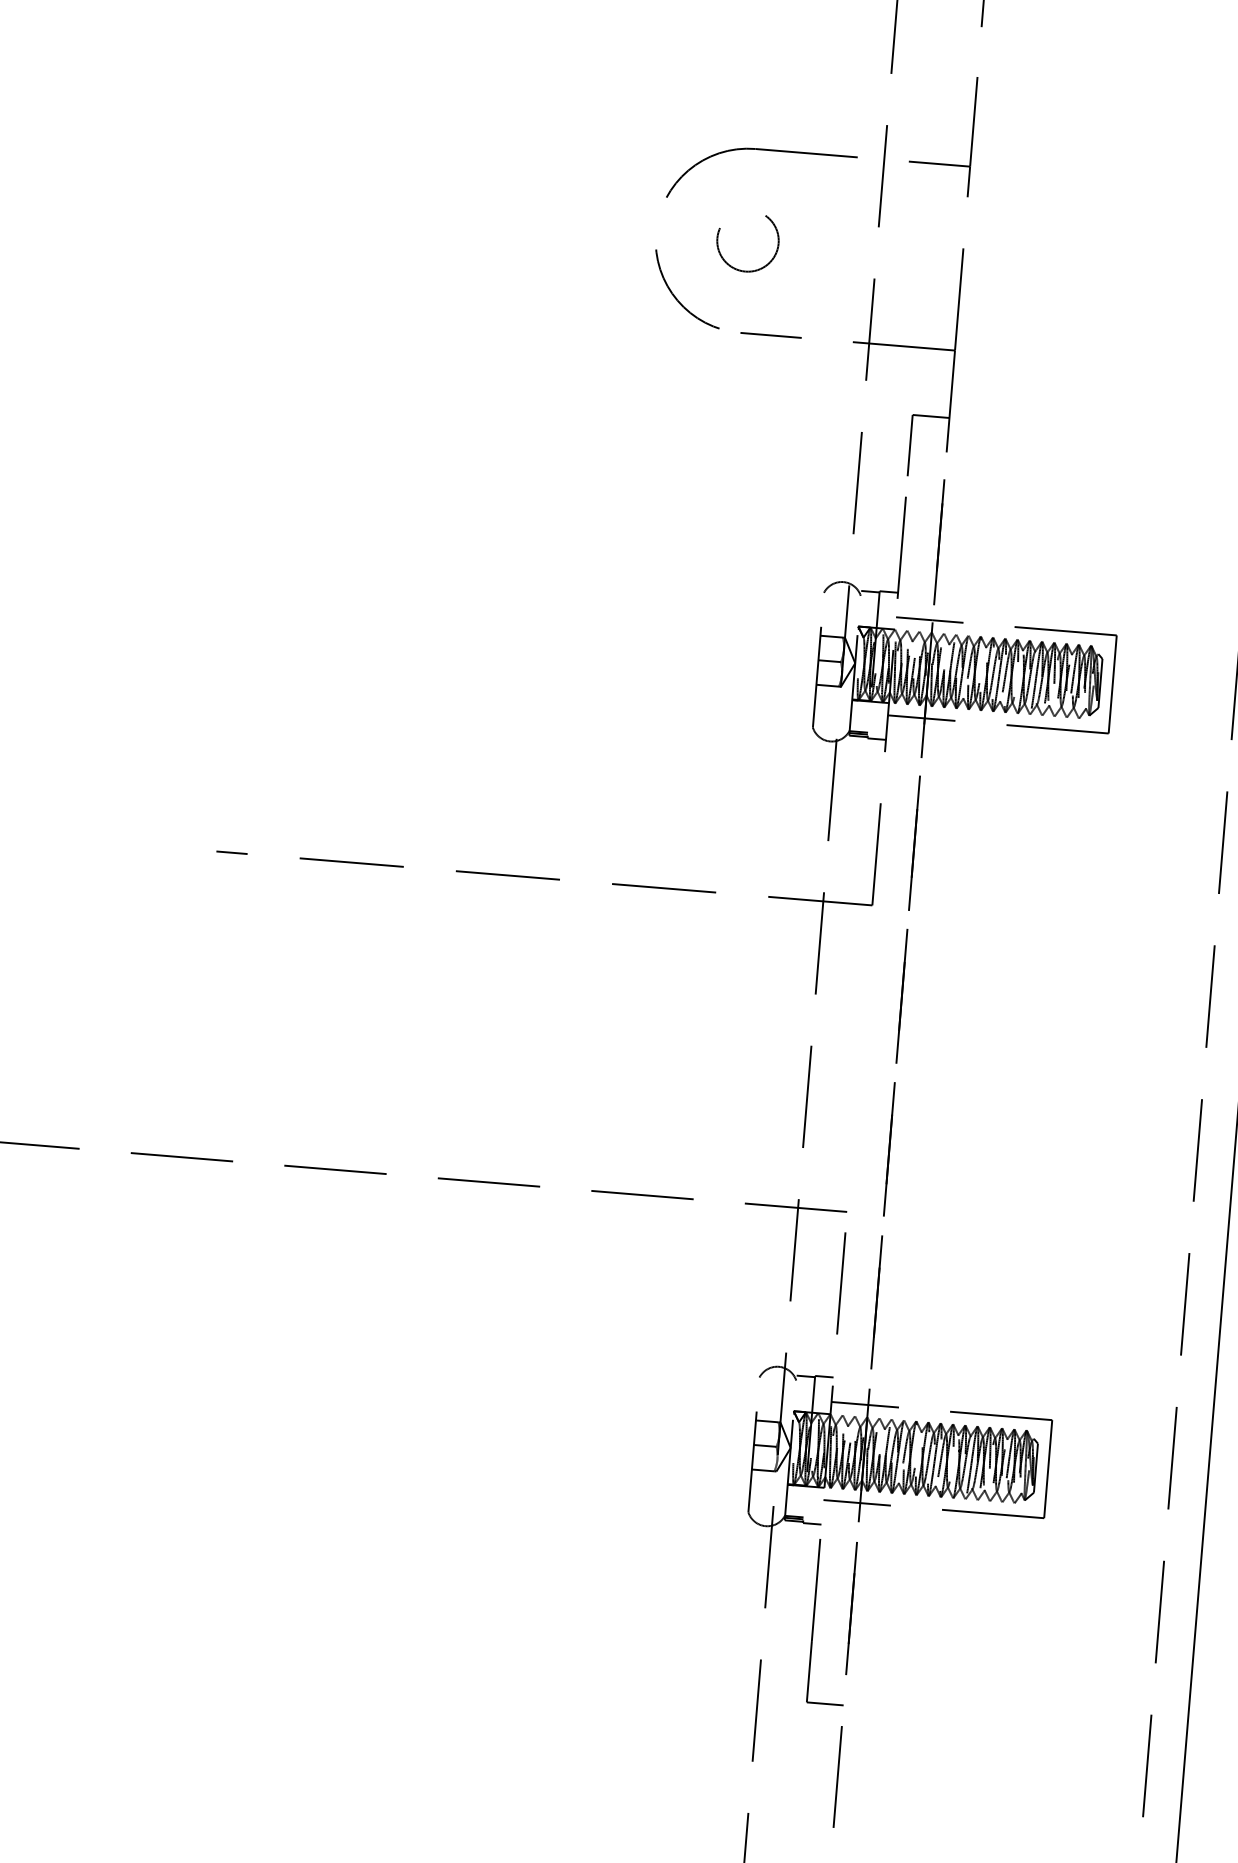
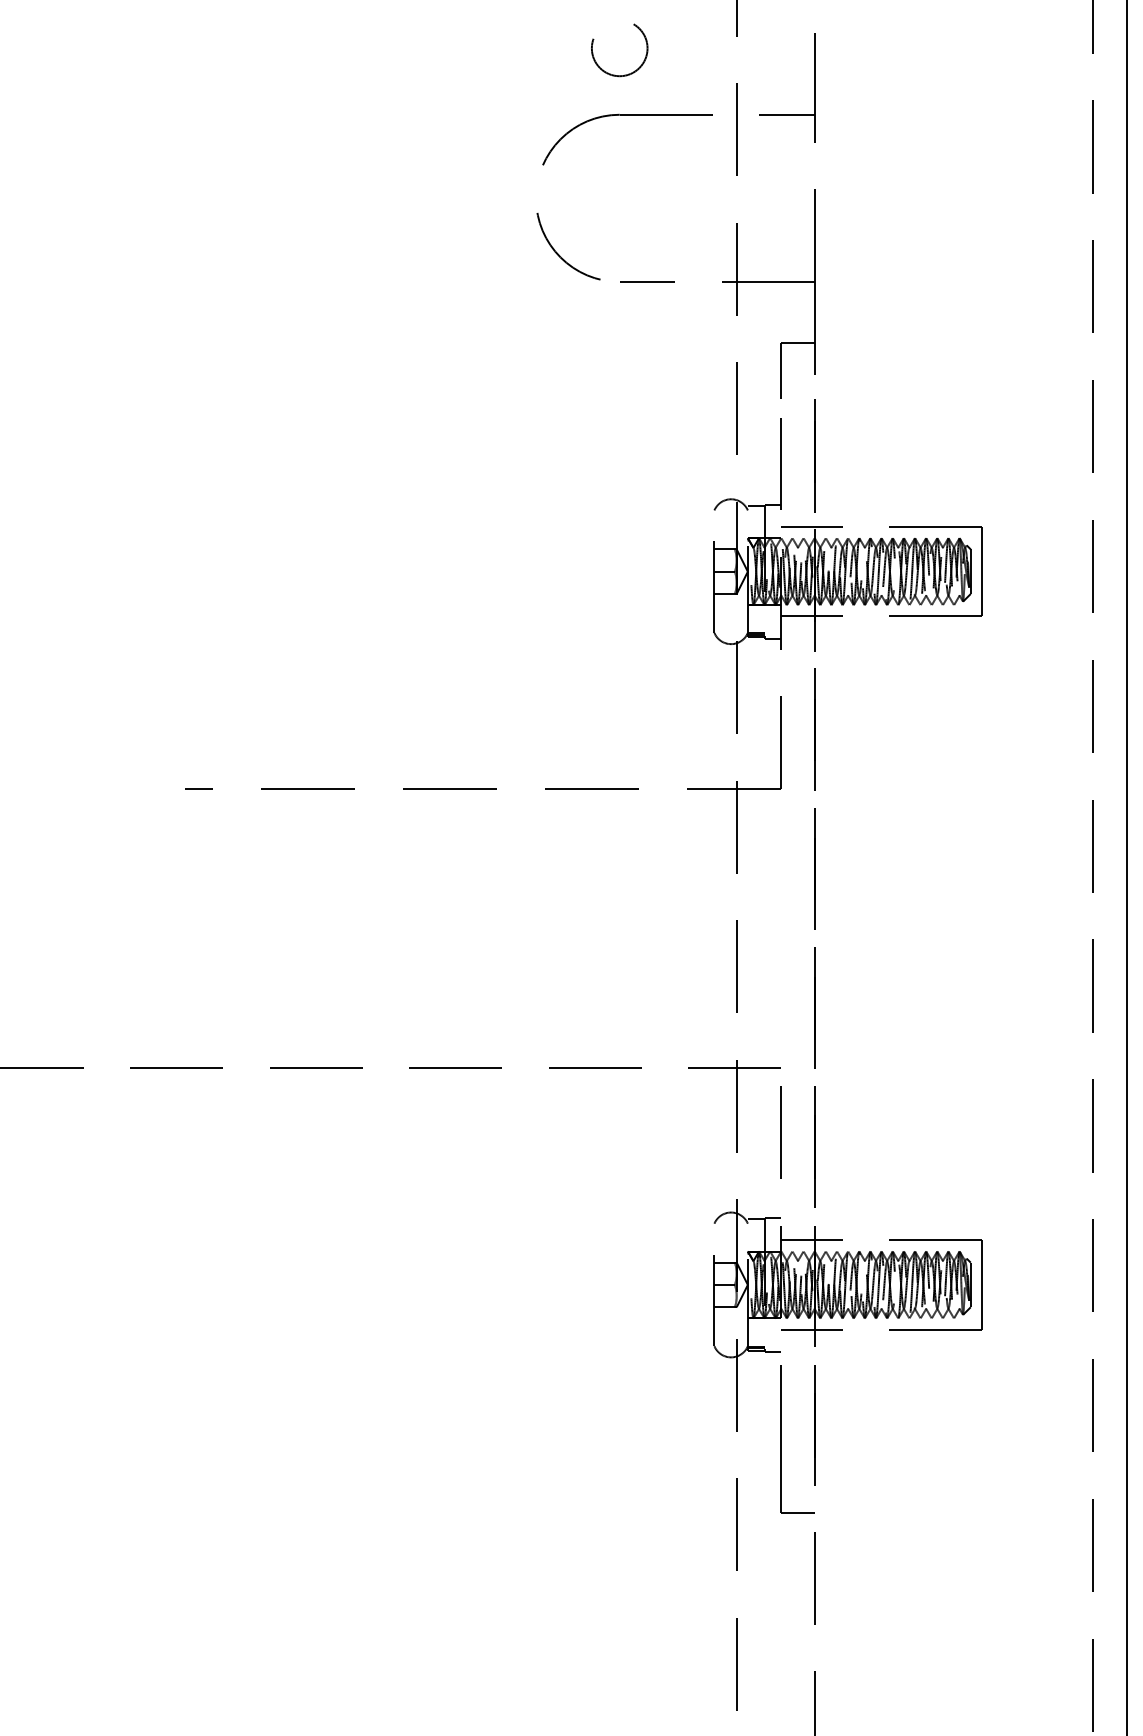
circle: (747, 243) -> (619, 50), moved

